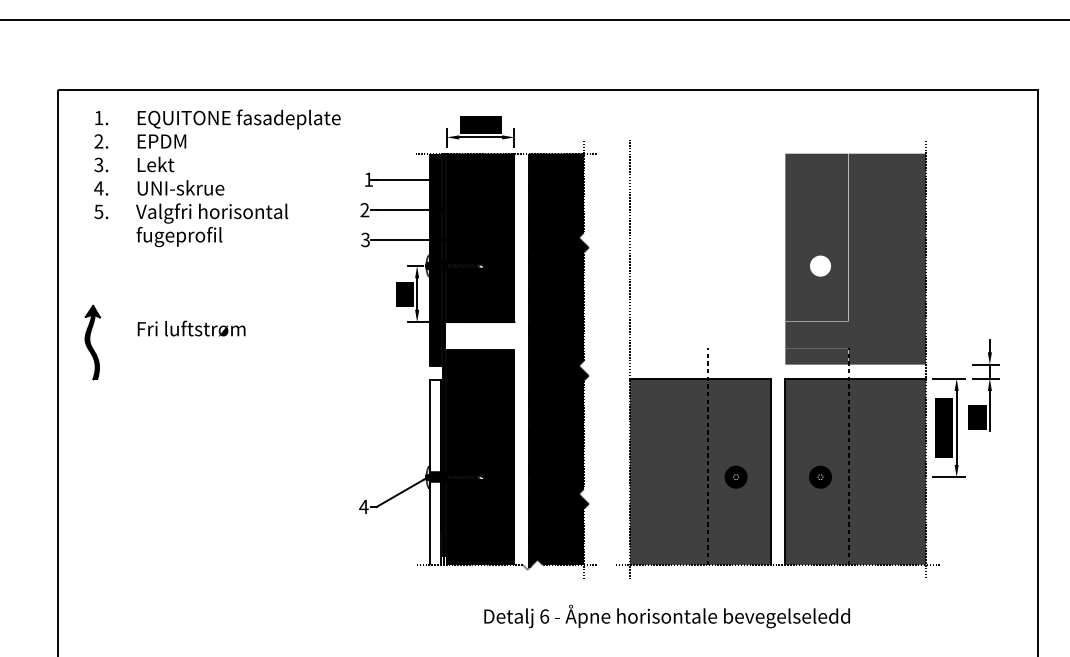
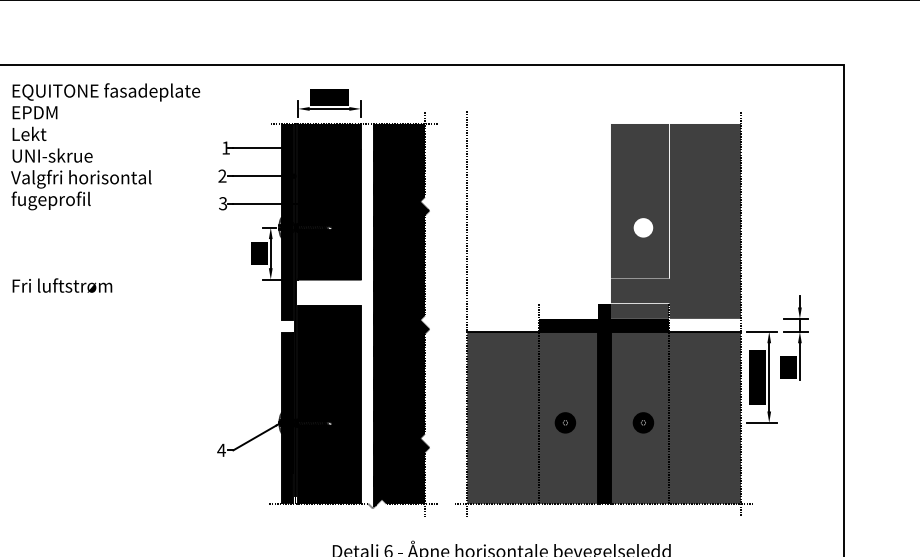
fill: (777, 456) -> (603, 403), added
fill: (434, 472) -> (286, 418), added

